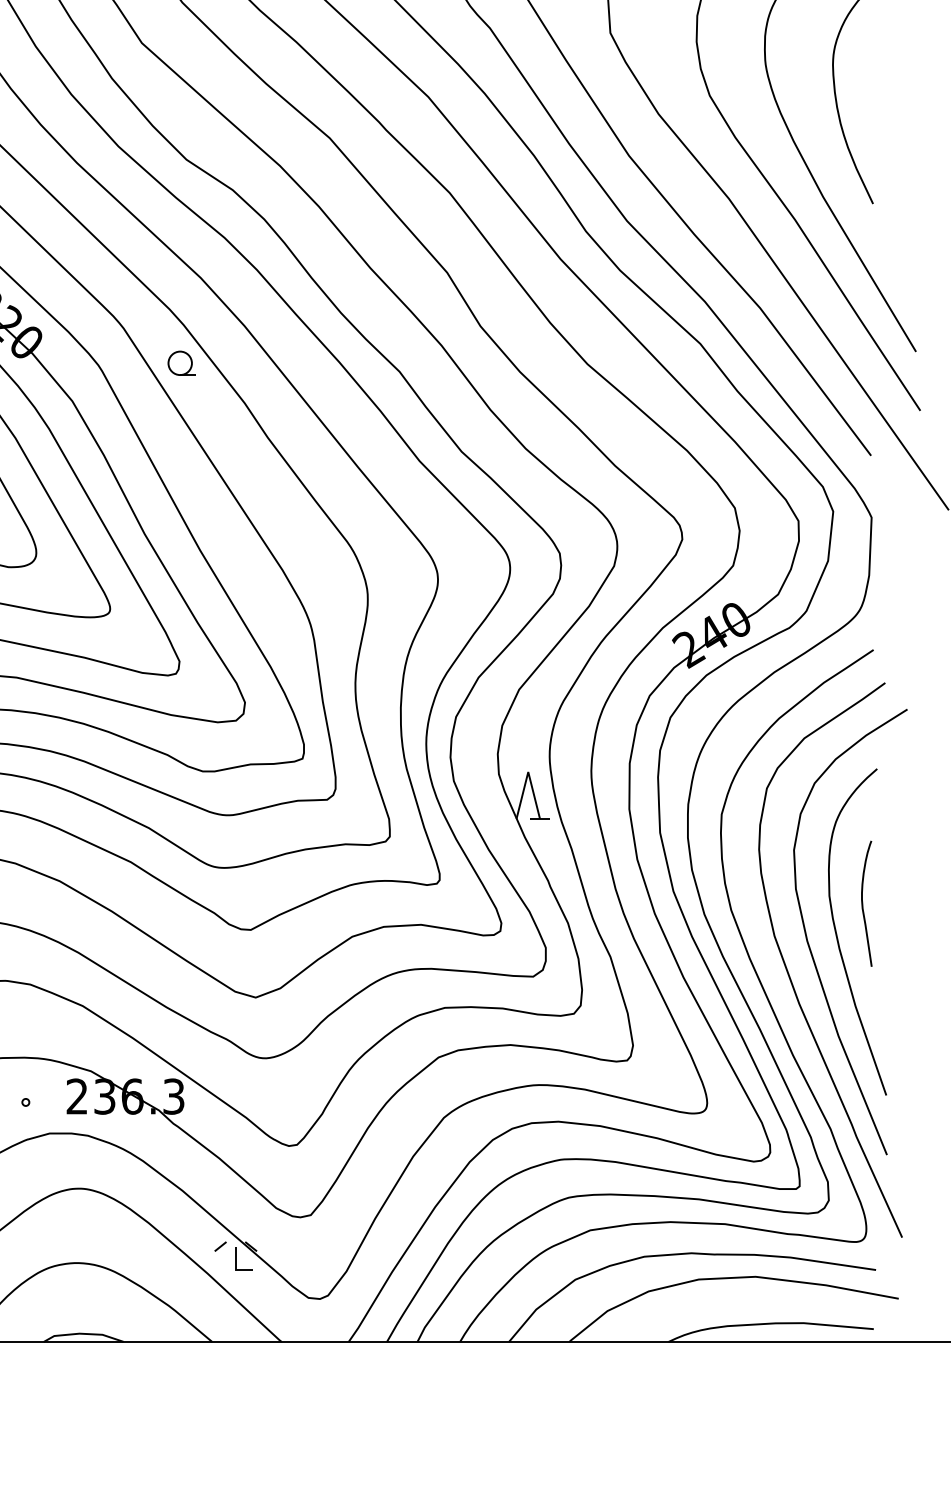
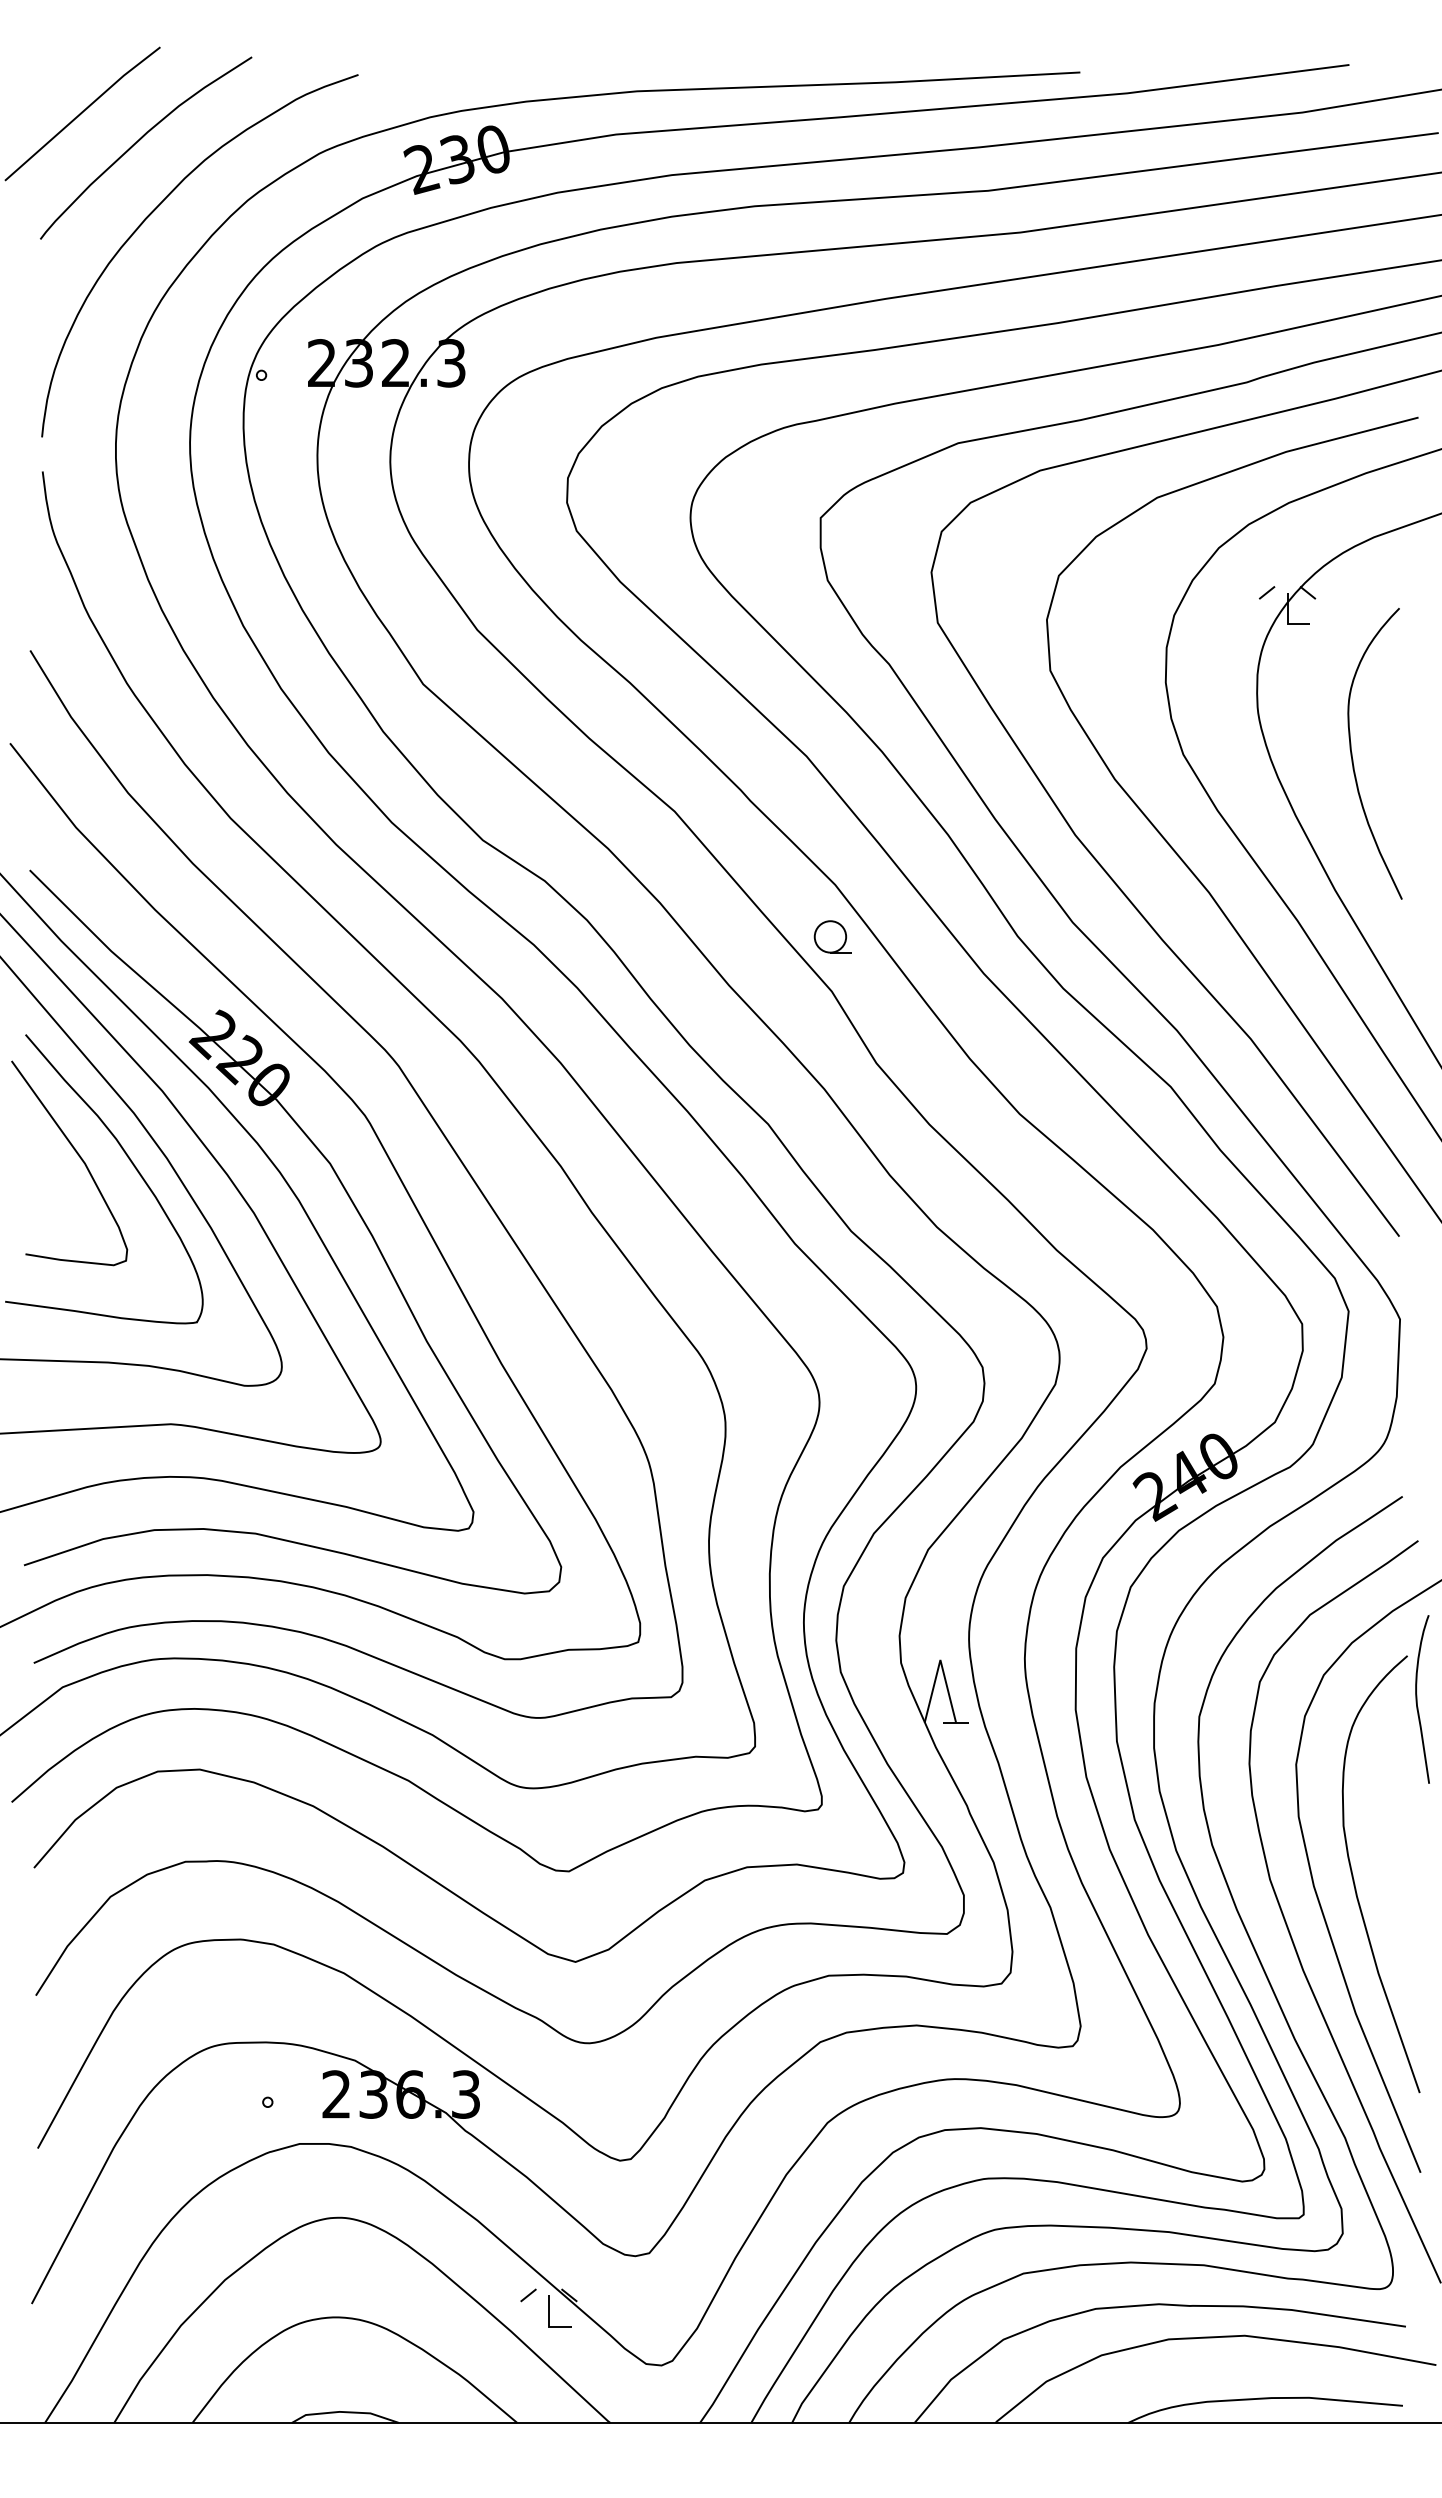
part: (181, 363) -> (832, 936), moved
curve: (863, 903) -> (1417, 1699), moved

